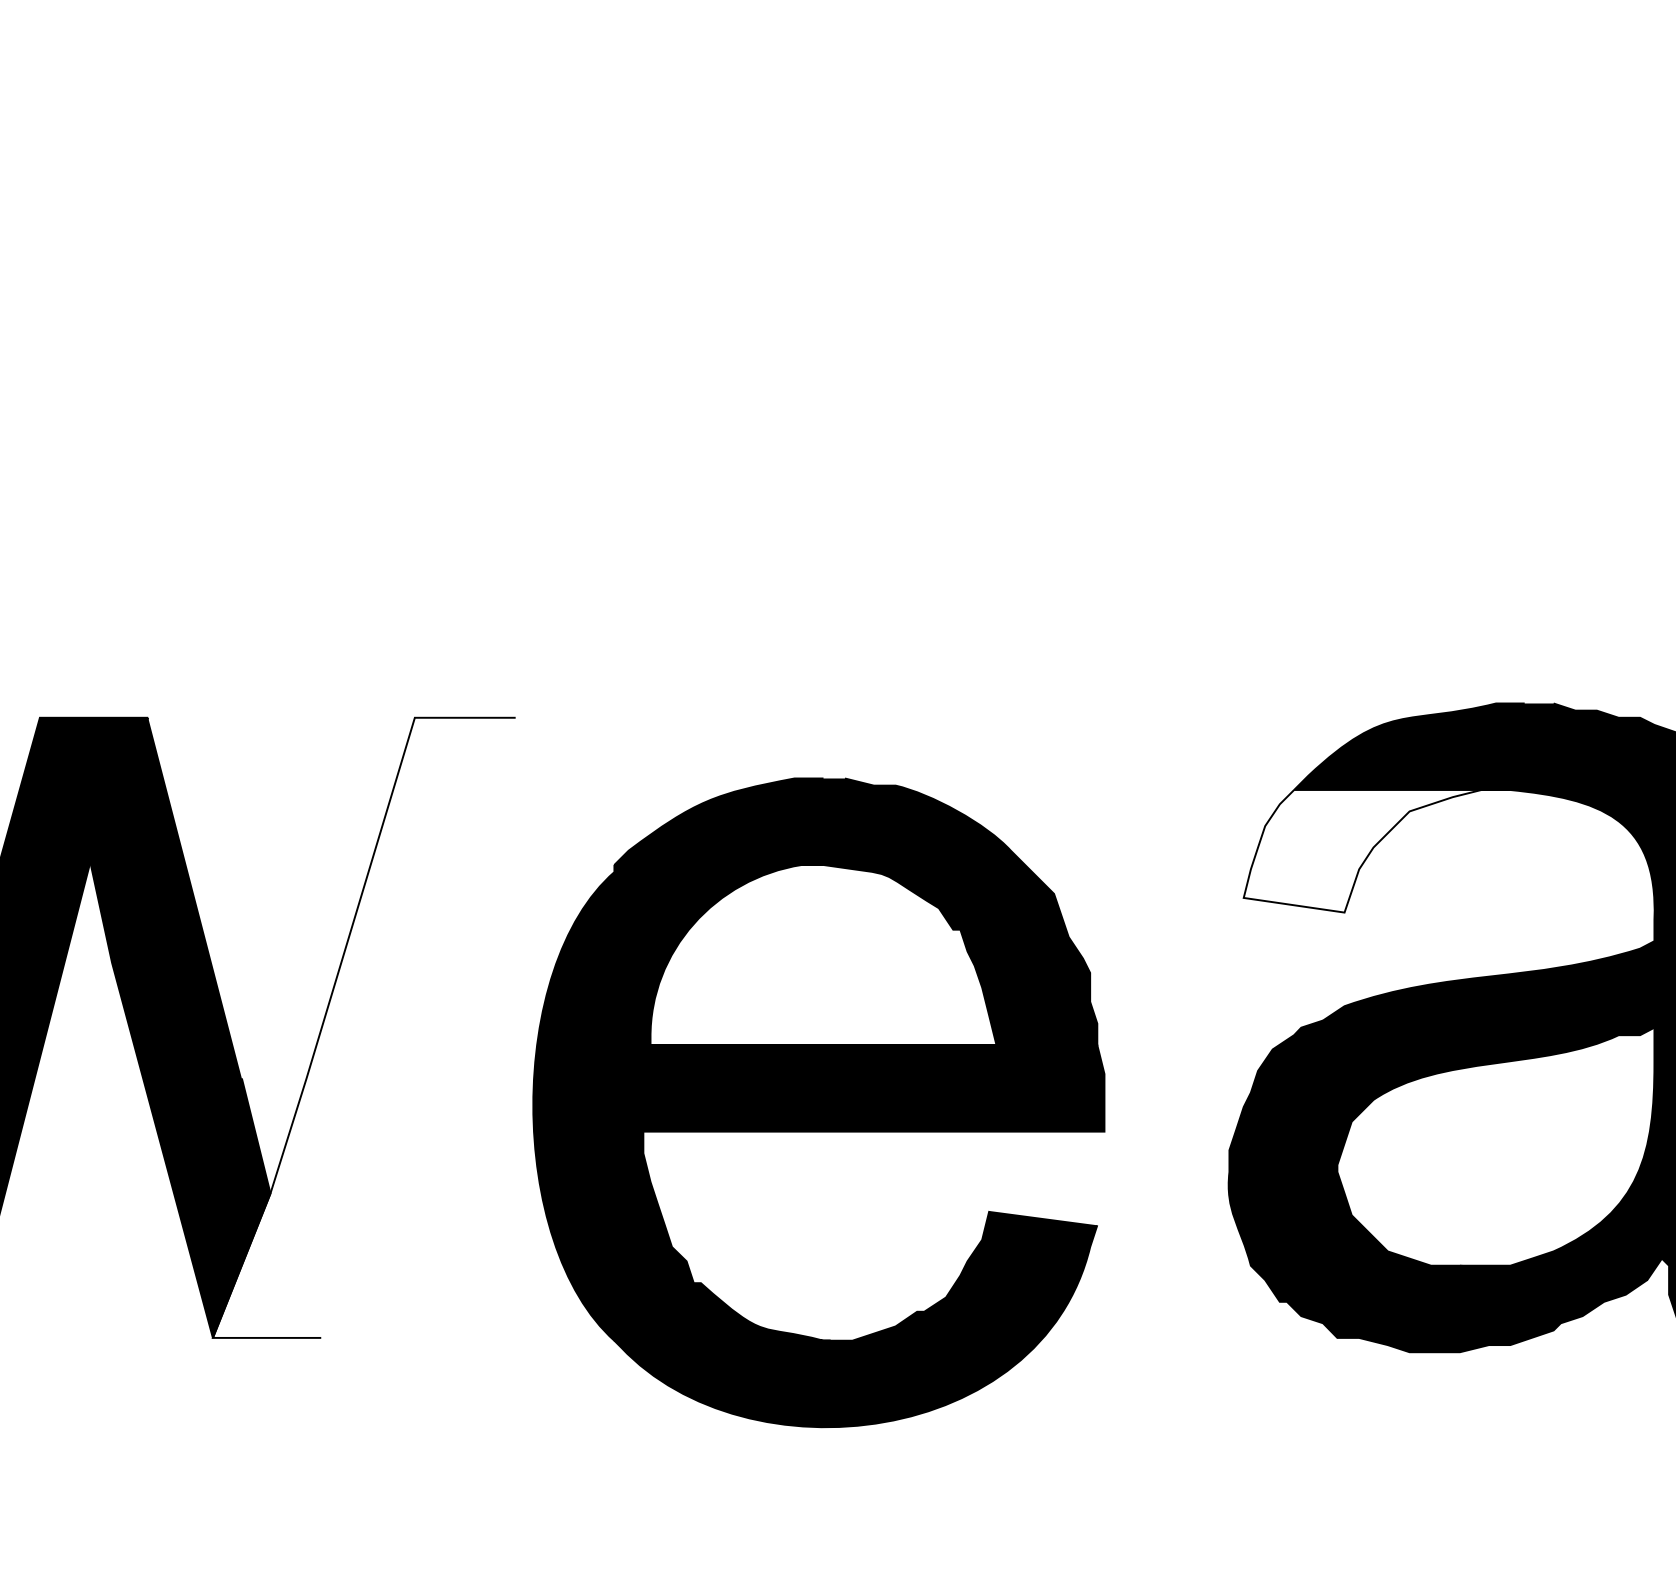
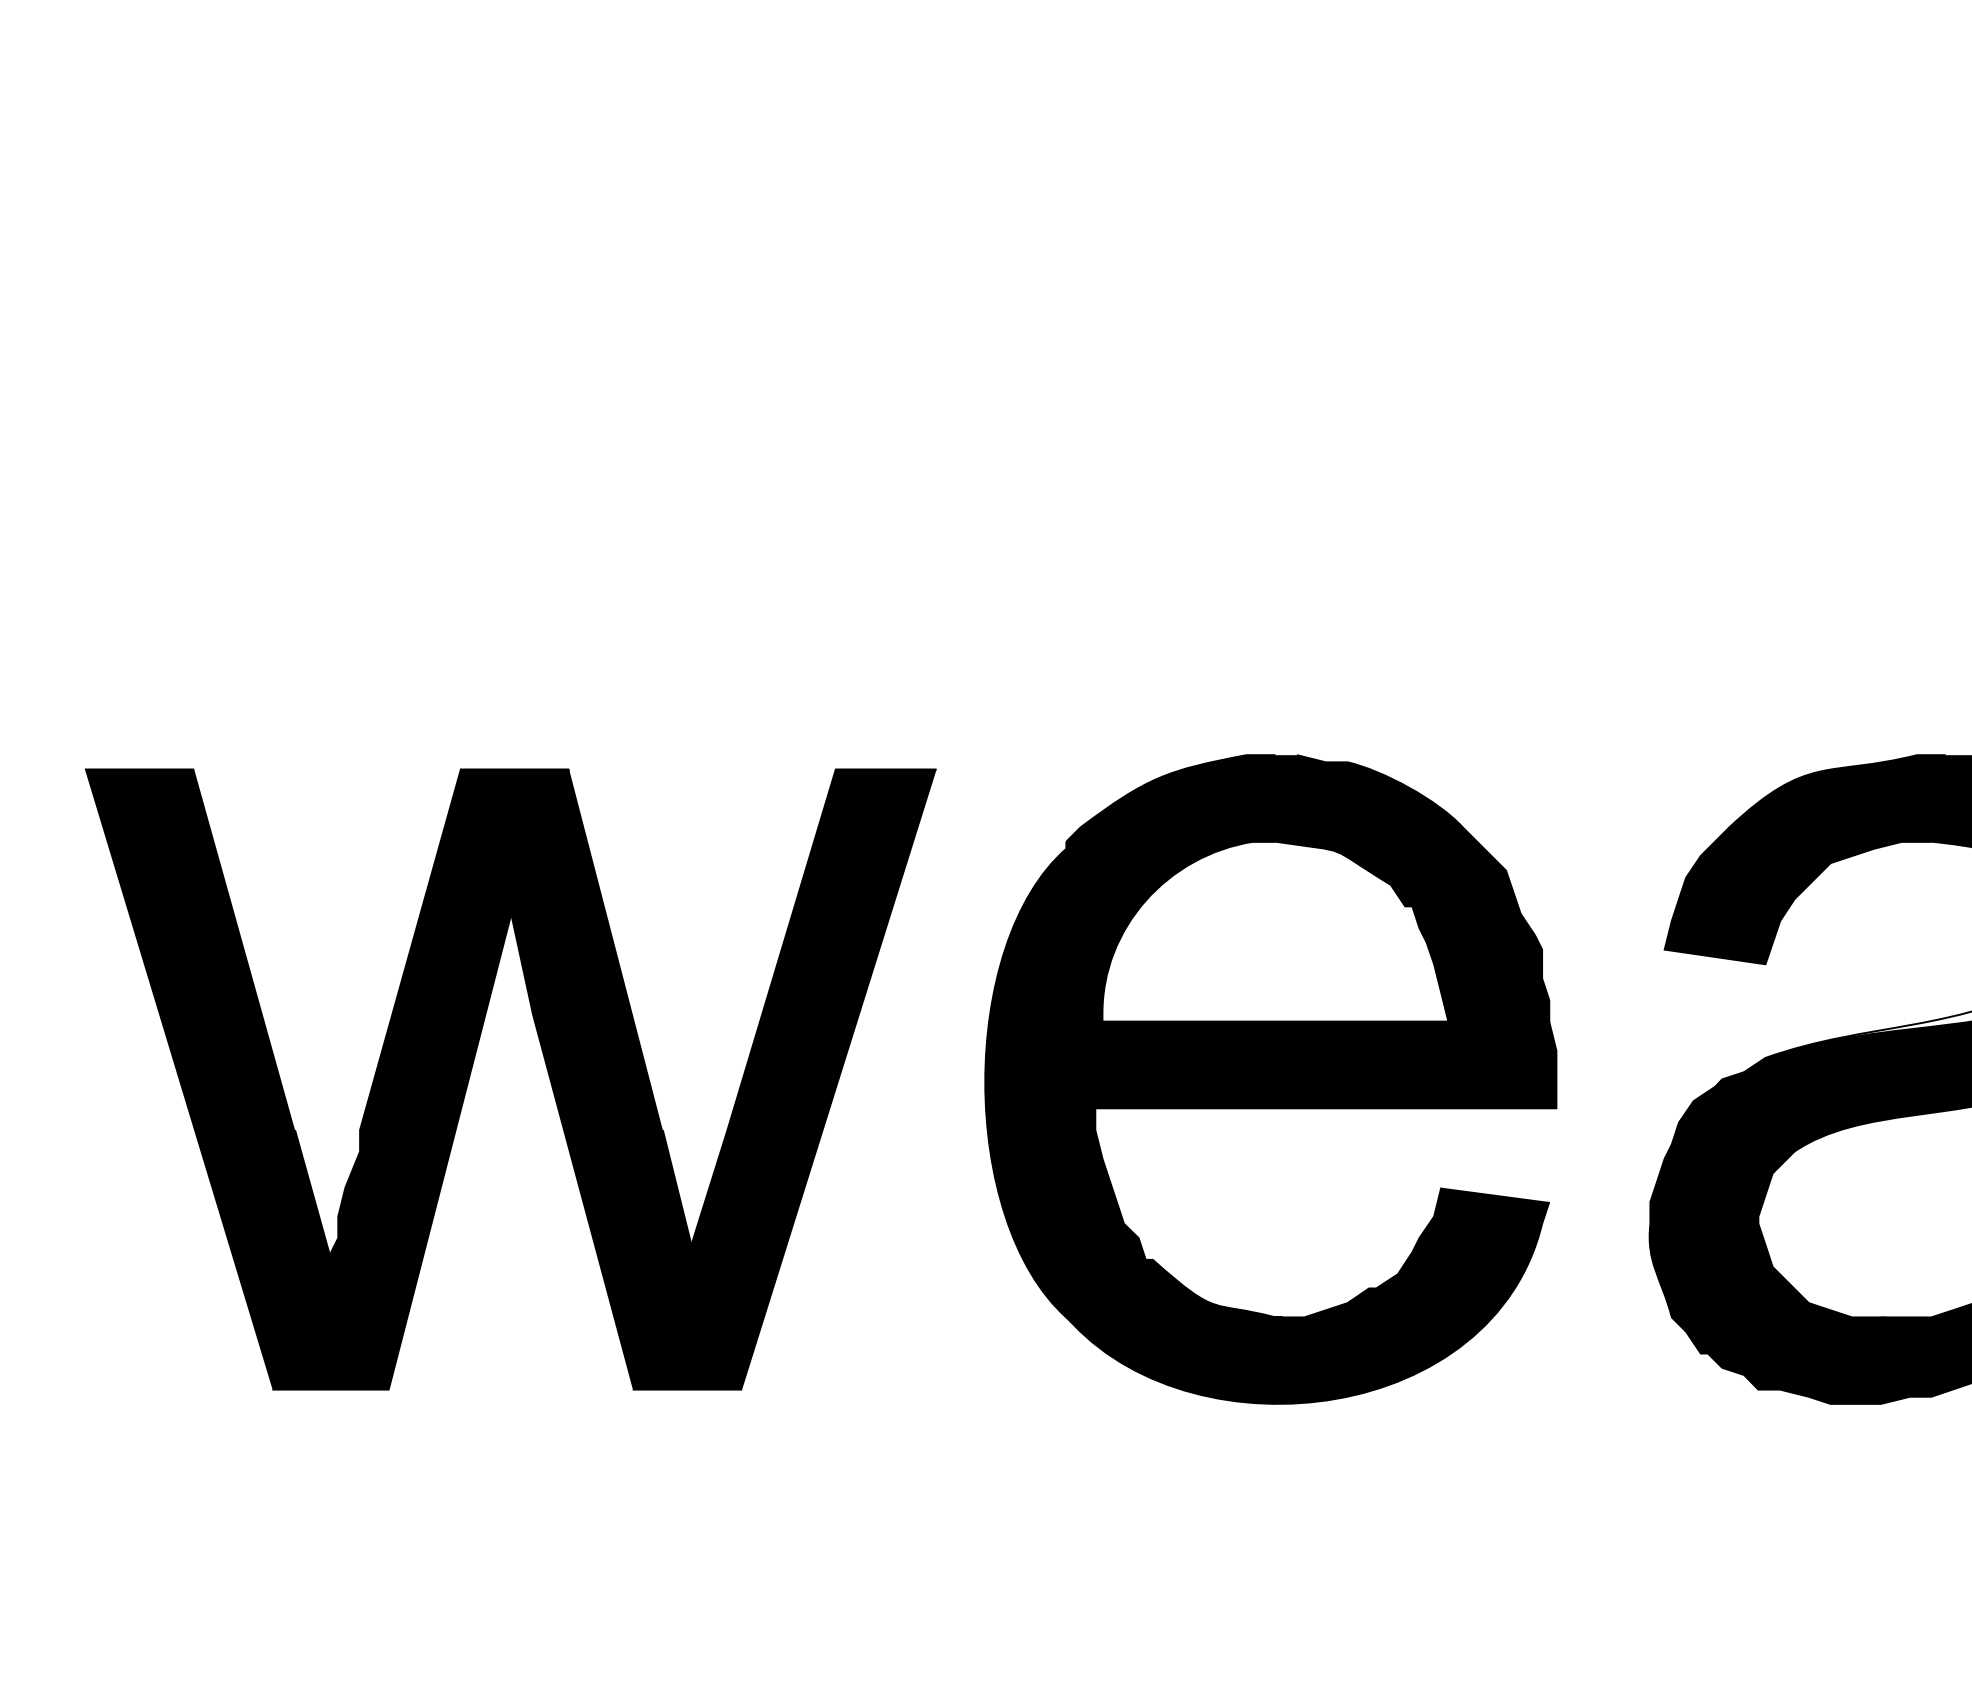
fill: (1376, 850) -> (1797, 902), added
fill: (363, 1027) -> (784, 1079), added
part: (818, 1102) -> (1270, 1079), moved

